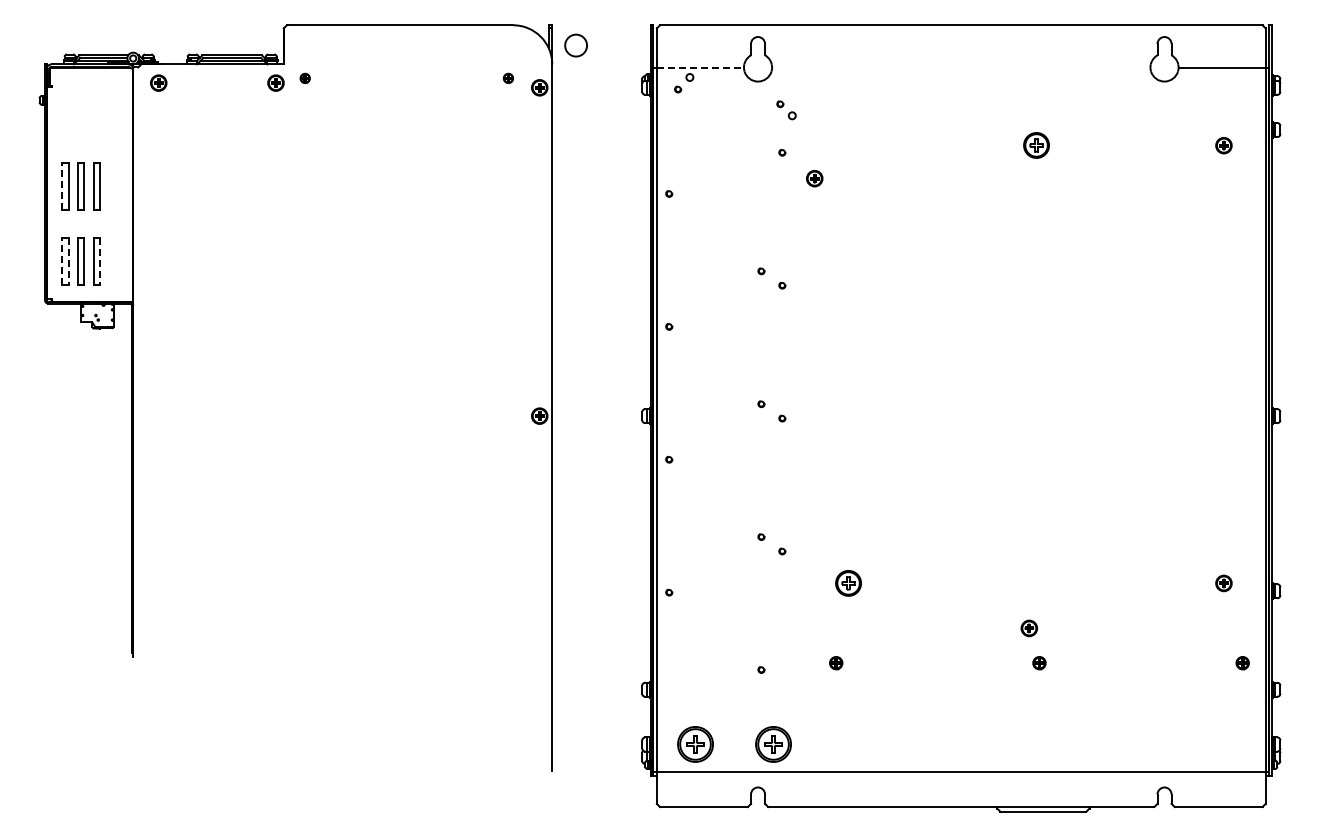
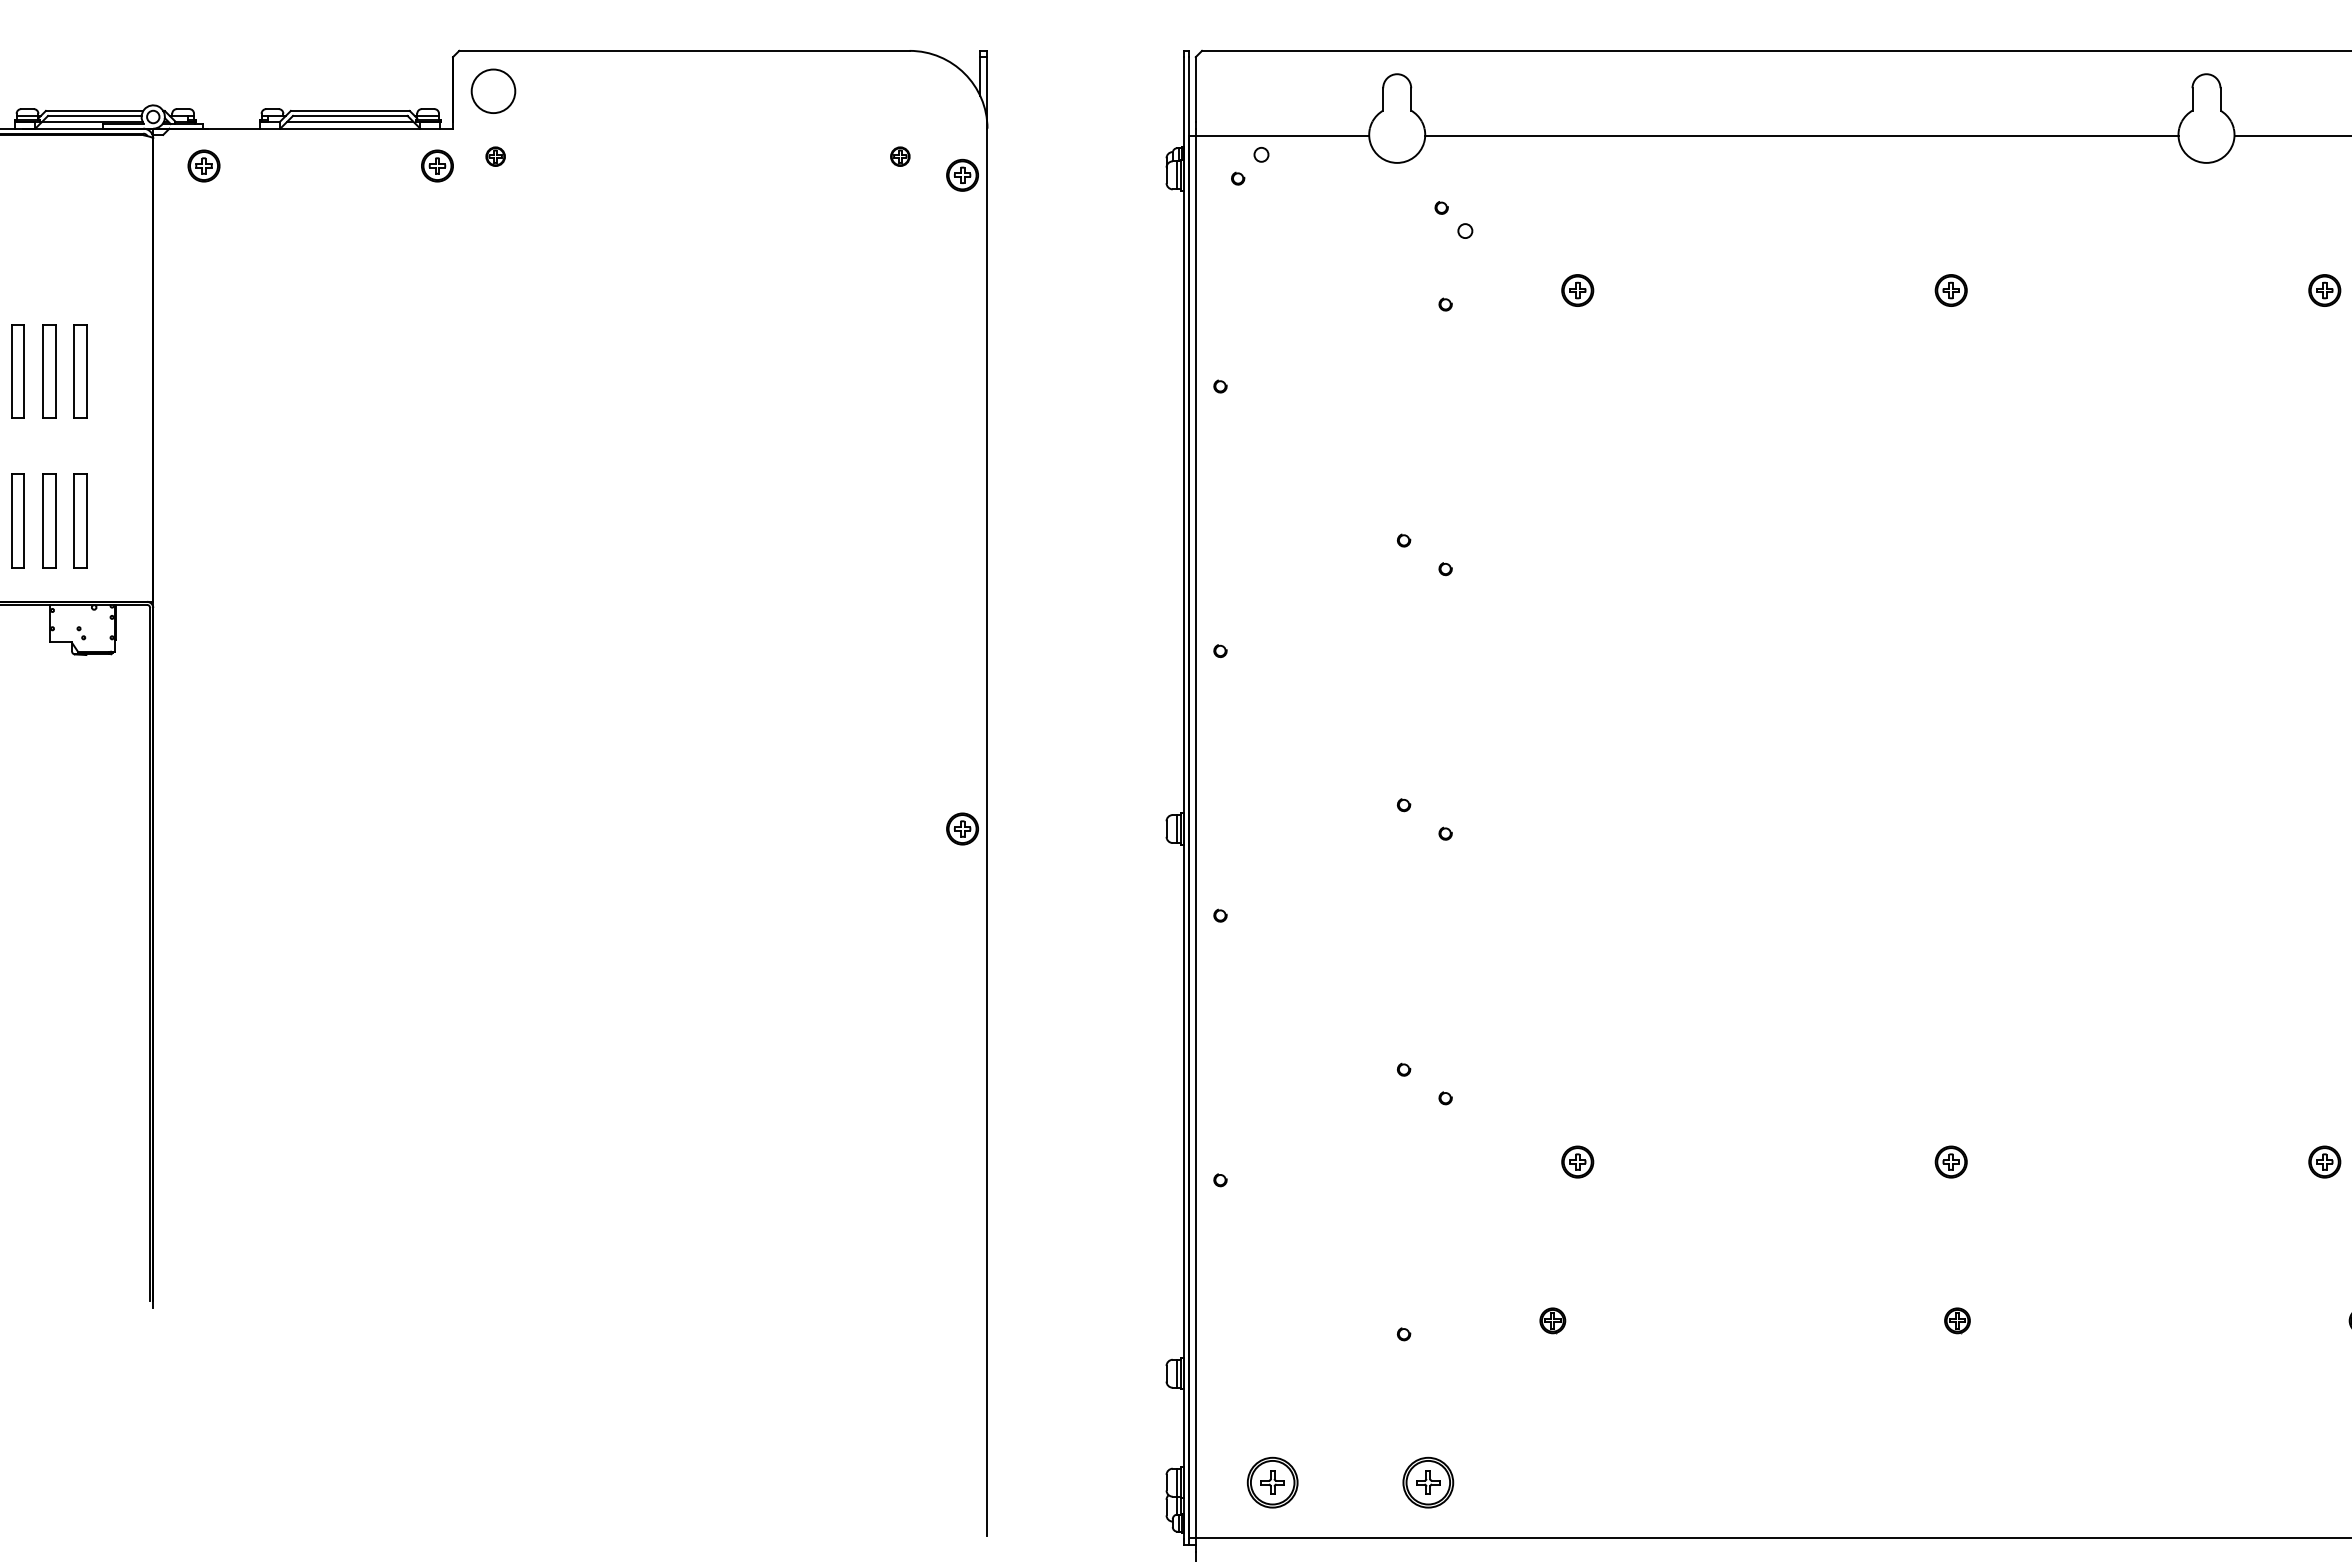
circle: (575, 45) -> (492, 91), moved
line: (701, 67) -> (1284, 134), dashed -> solid
line: (961, 67) -> (1802, 134), added
part: (1035, 145) -> (1949, 290), size x0.62
part: (814, 178) -> (1577, 290), moved
line: (62, 185) -> (12, 369), dashed -> solid
line: (62, 260) -> (12, 519), dashed -> solid
line: (68, 261) -> (24, 521), dashed -> solid
line: (99, 261) -> (86, 521), dashed -> solid
part: (848, 583) -> (1577, 1162), size x0.62
part: (1028, 628) -> (1949, 1162), moved
part: (695, 744) -> (1272, 1482), size x0.71
part: (773, 744) -> (1427, 1482), size x0.71

